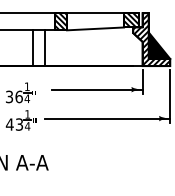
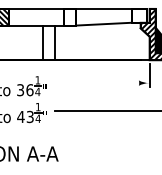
hatch: (131, 20) -> (138, 16), removed
hatch: (60, 21) -> (70, 16), removed
line: (96, 89) -> (104, 82), removed

